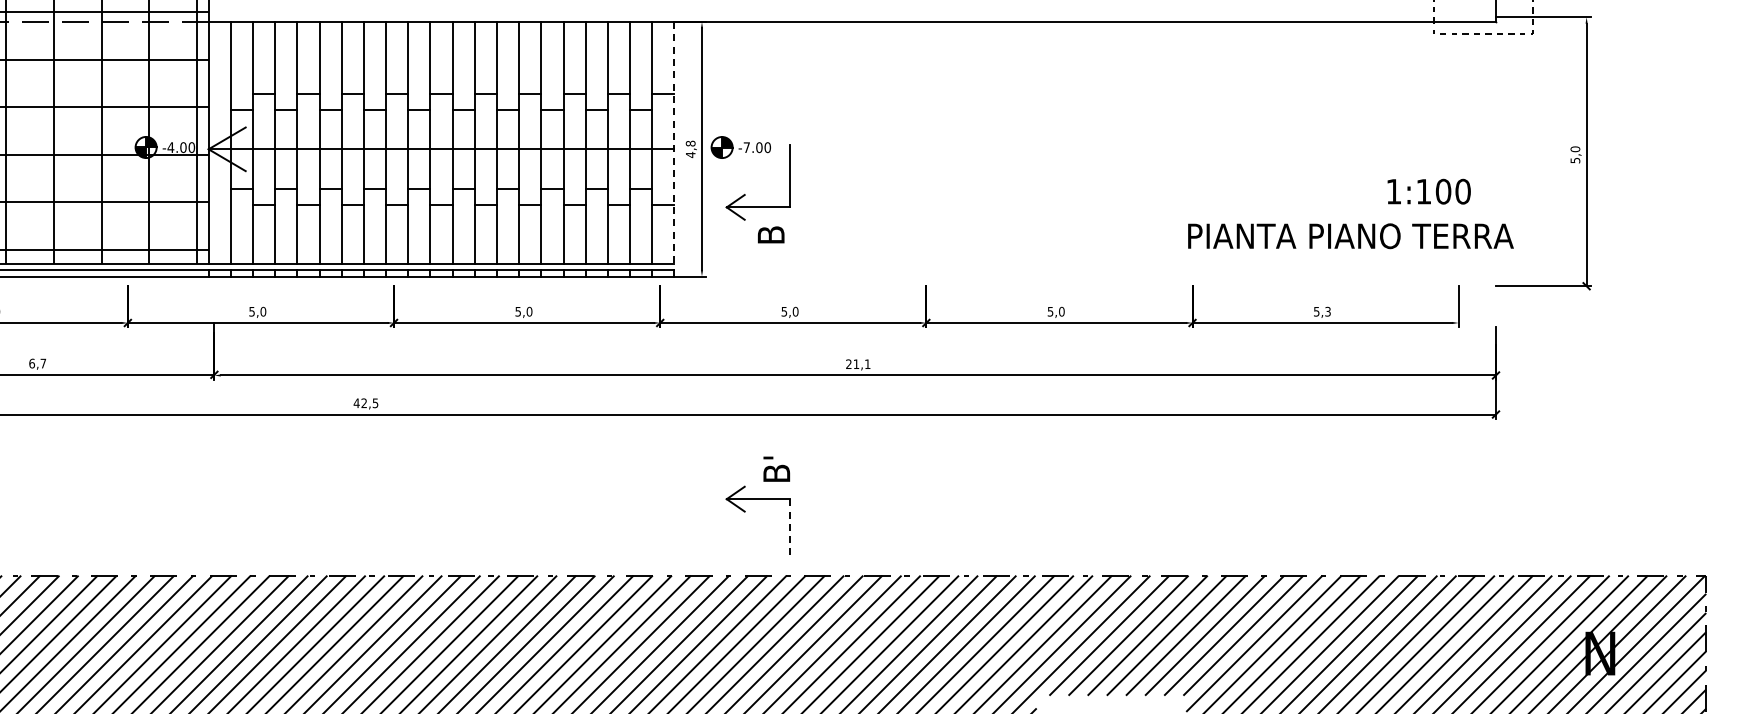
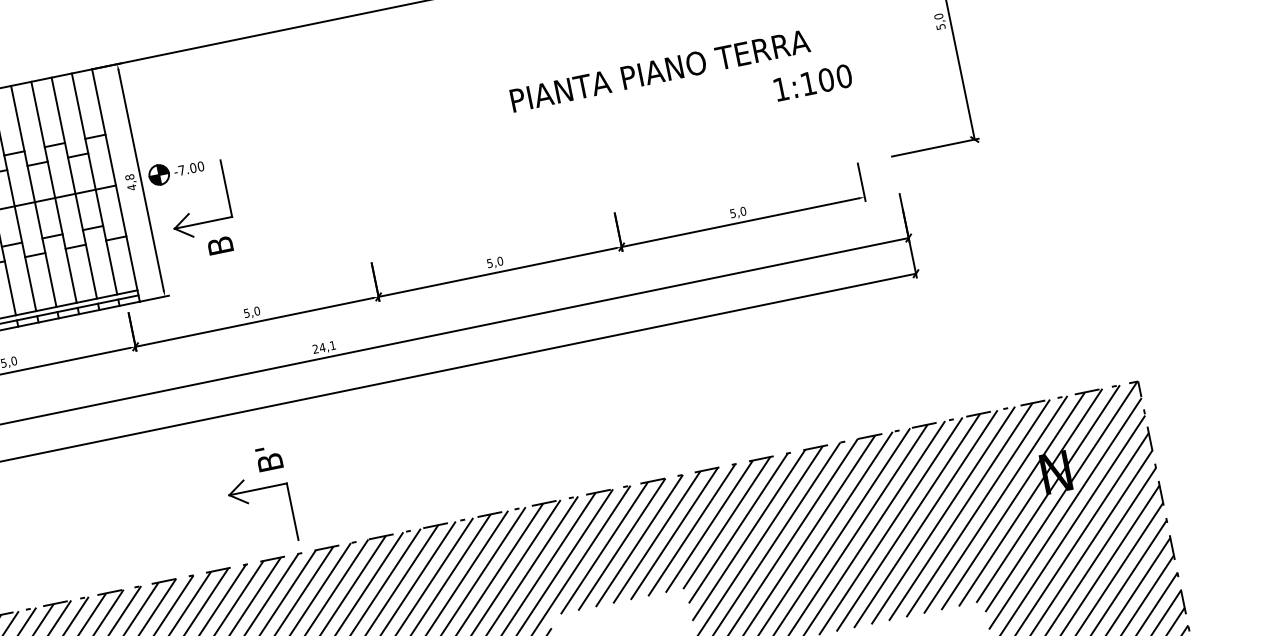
line: (674, 149) -> (116, 185), dashed -> solid
text: (1350, 236) -> (659, 71), moved
text: (1327, 311) -> (742, 211), 5,3 -> 5,0
text: (856, 363) -> (322, 347), 21,1 -> 24,1
line: (789, 530) -> (292, 512), dashed -> solid

